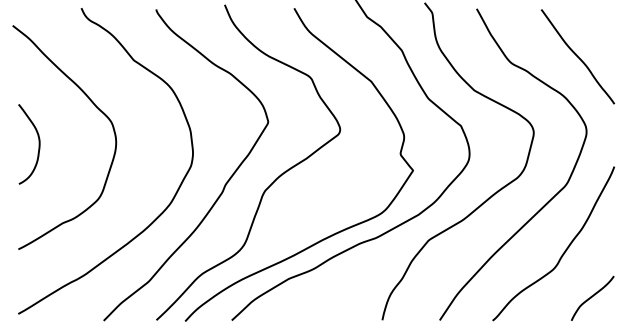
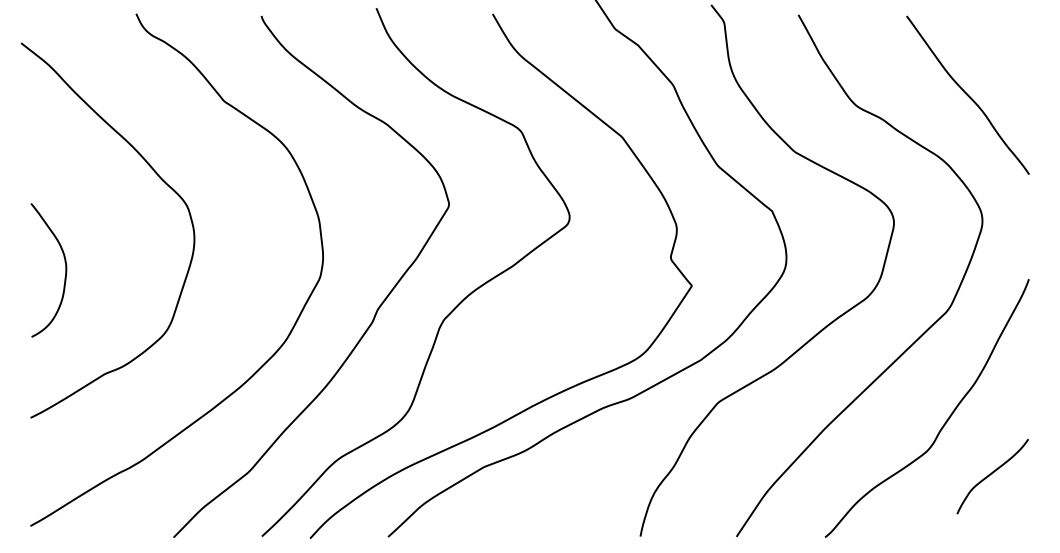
curve: (38, 144) -> (64, 270), moved
curve: (592, 297) -> (992, 475), moved

